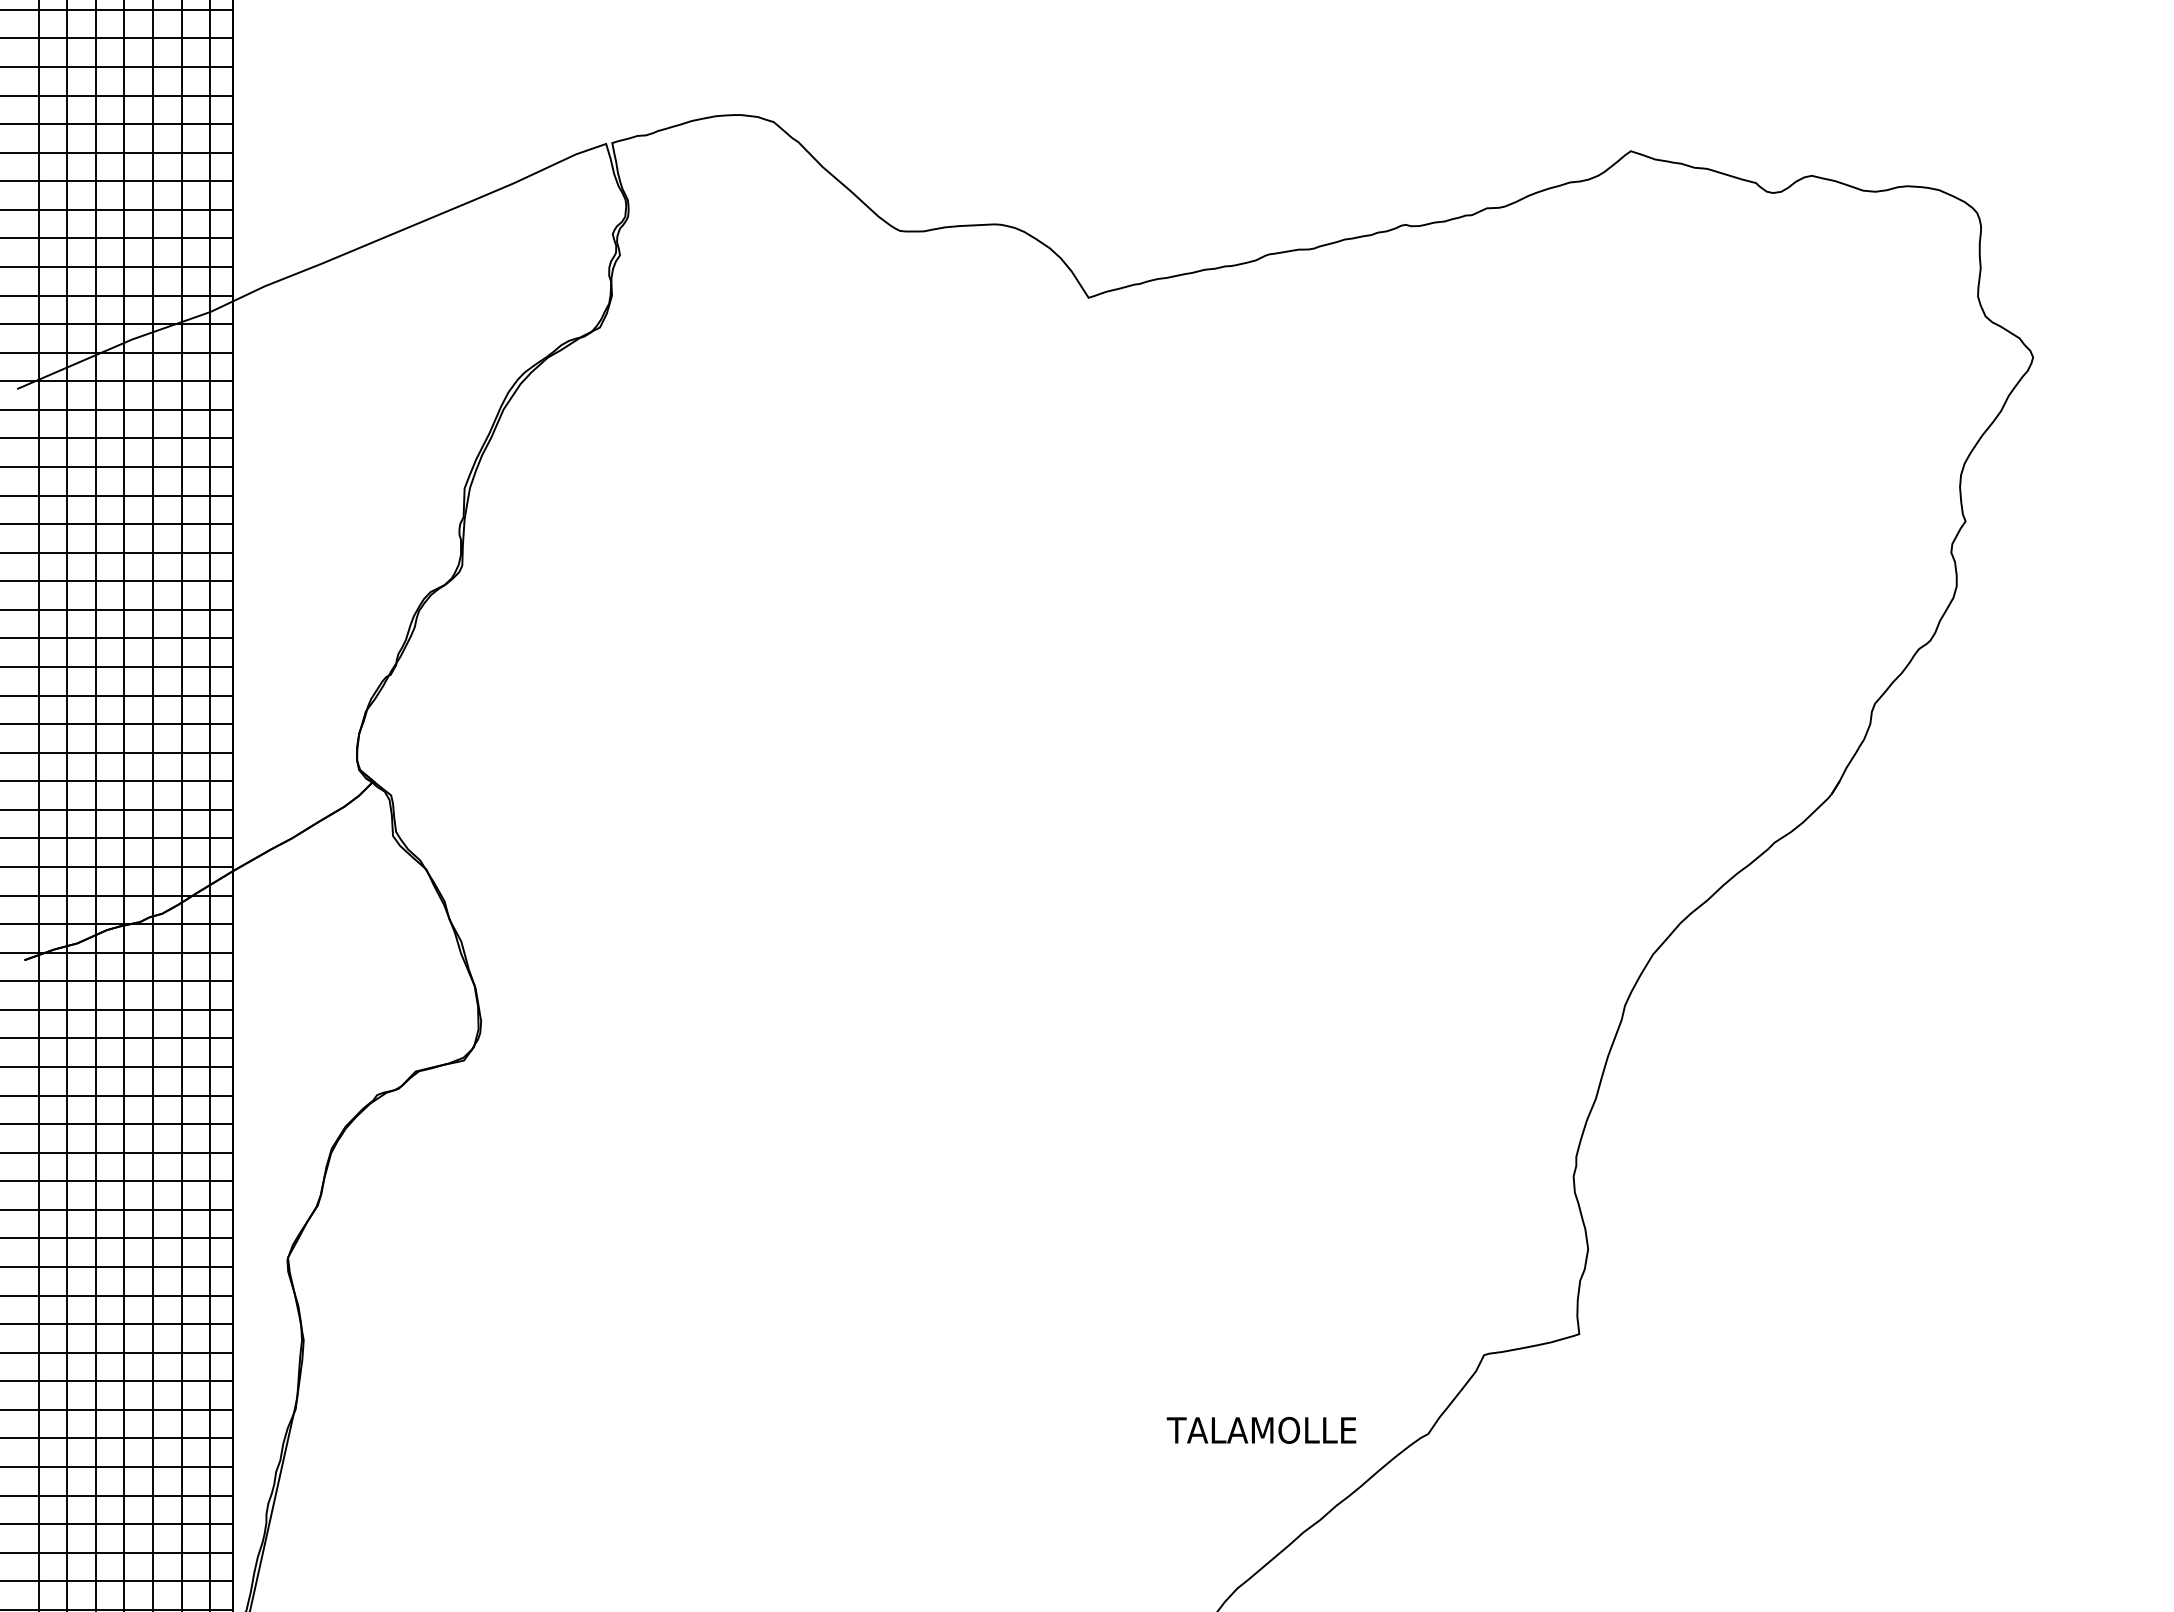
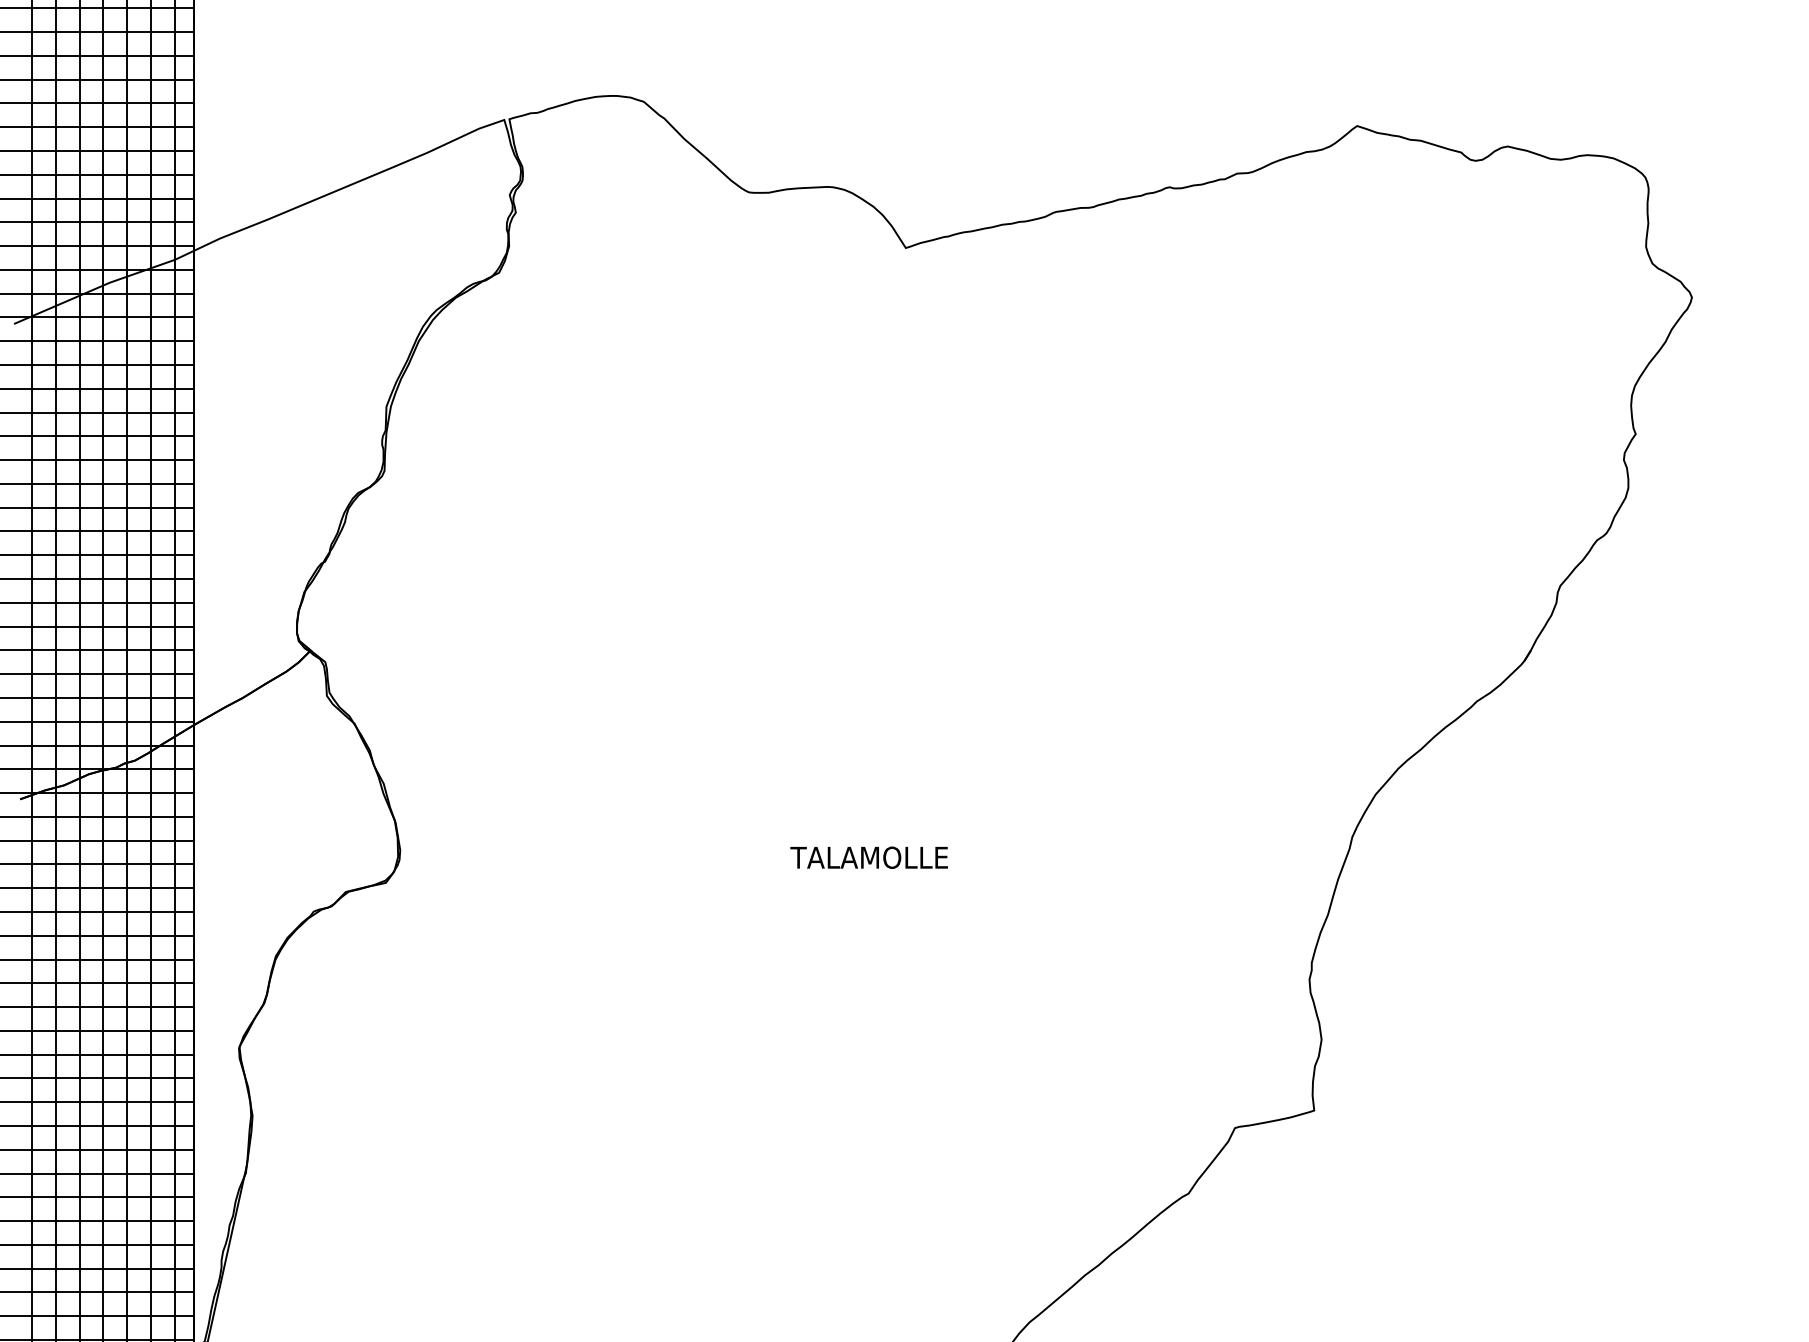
text: (1261, 1429) -> (869, 857), moved

